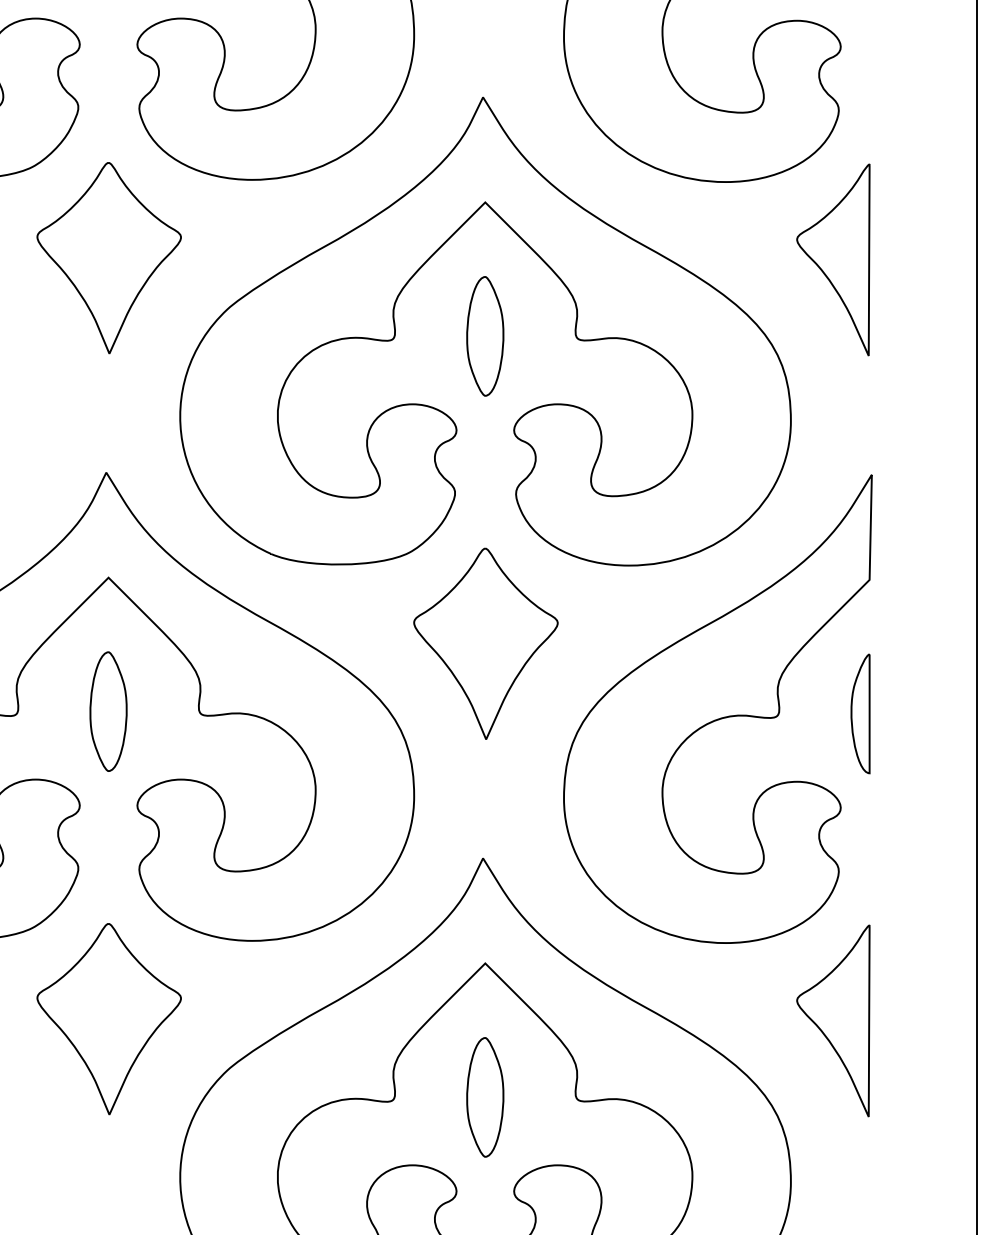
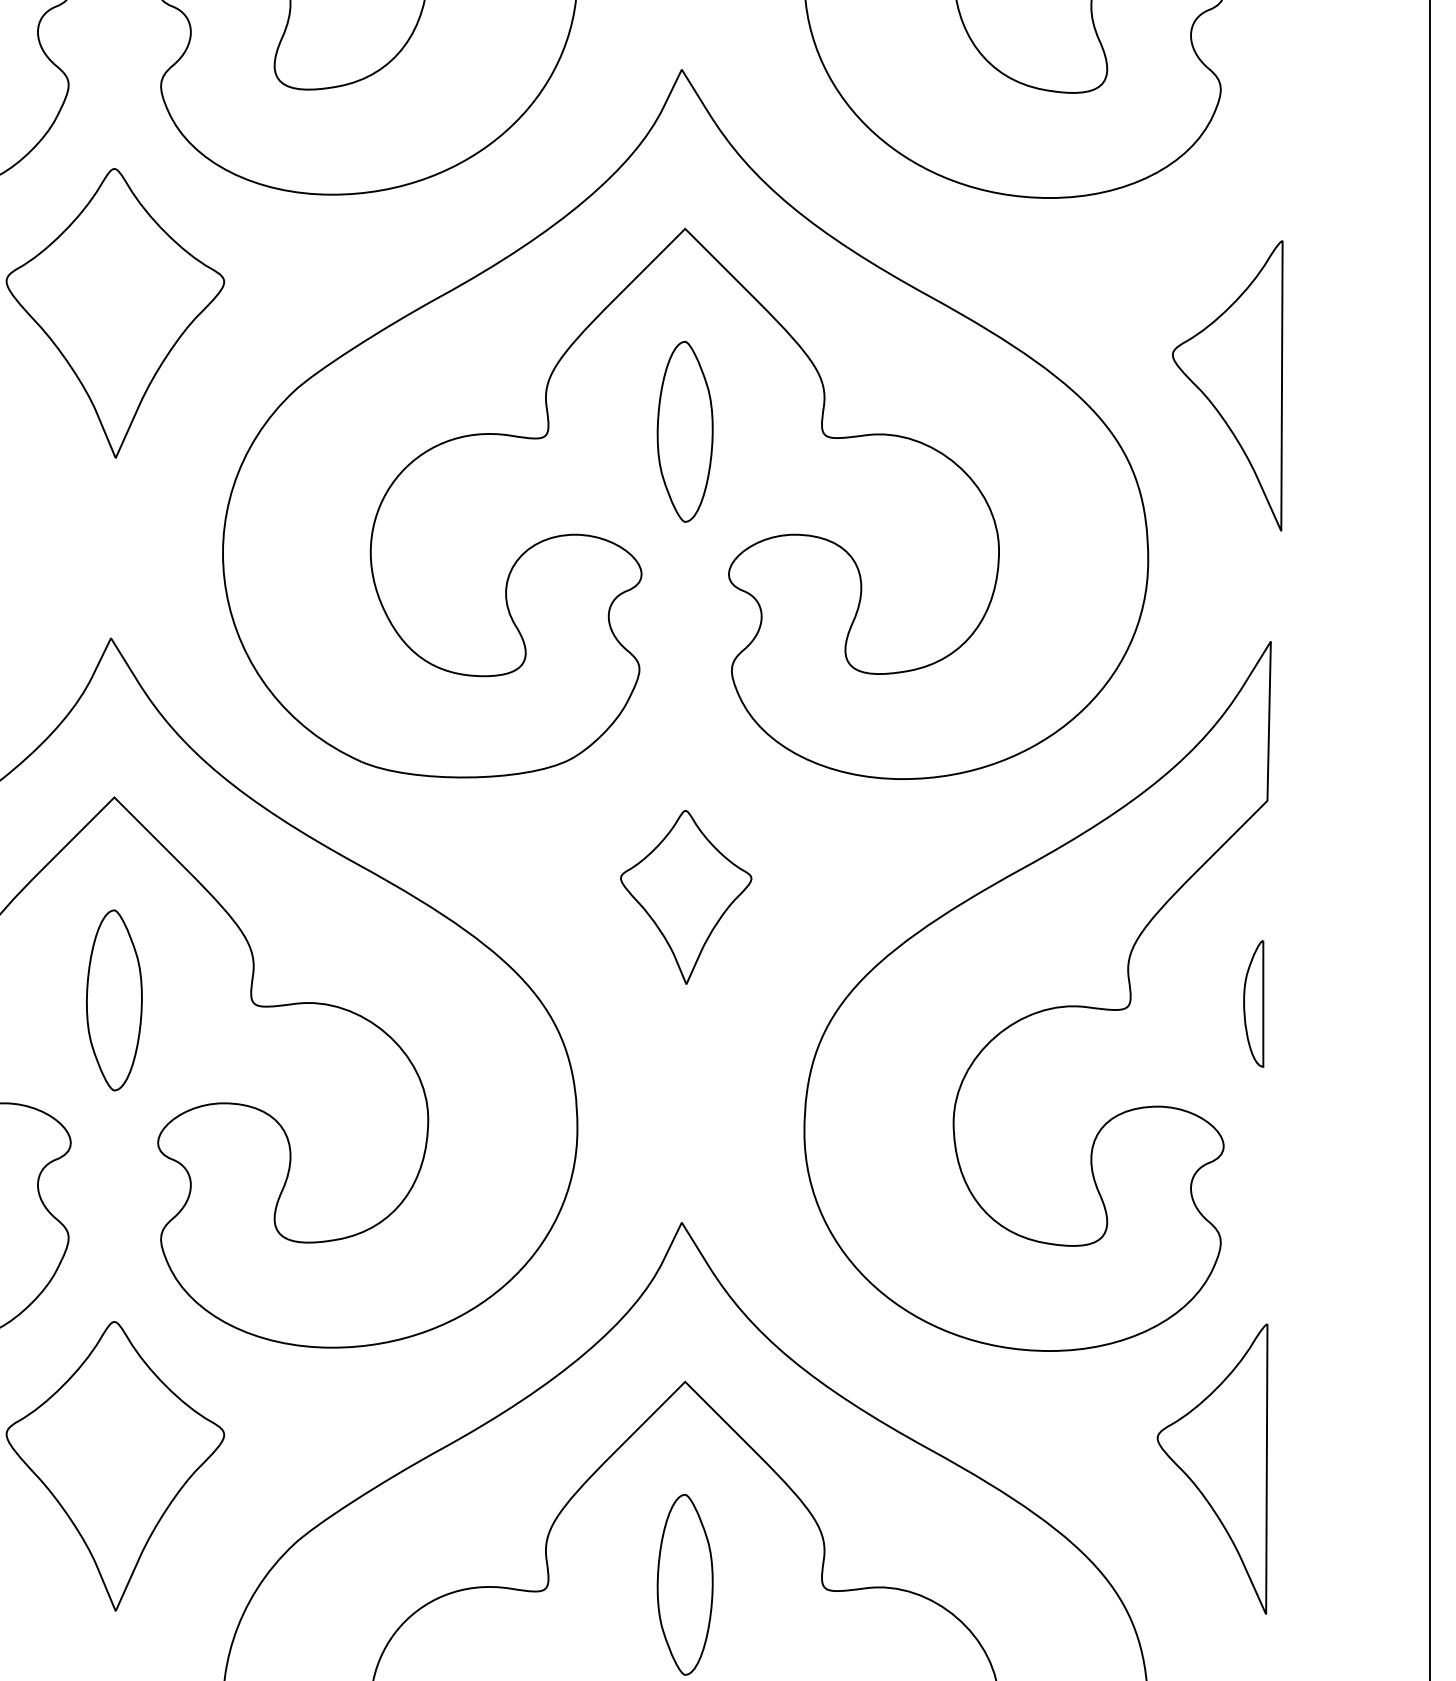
part: (833, 259) -> (1227, 385), moved
part: (485, 643) -> (685, 897), size x0.6
part: (860, 713) -> (1253, 1003), size x0.7

